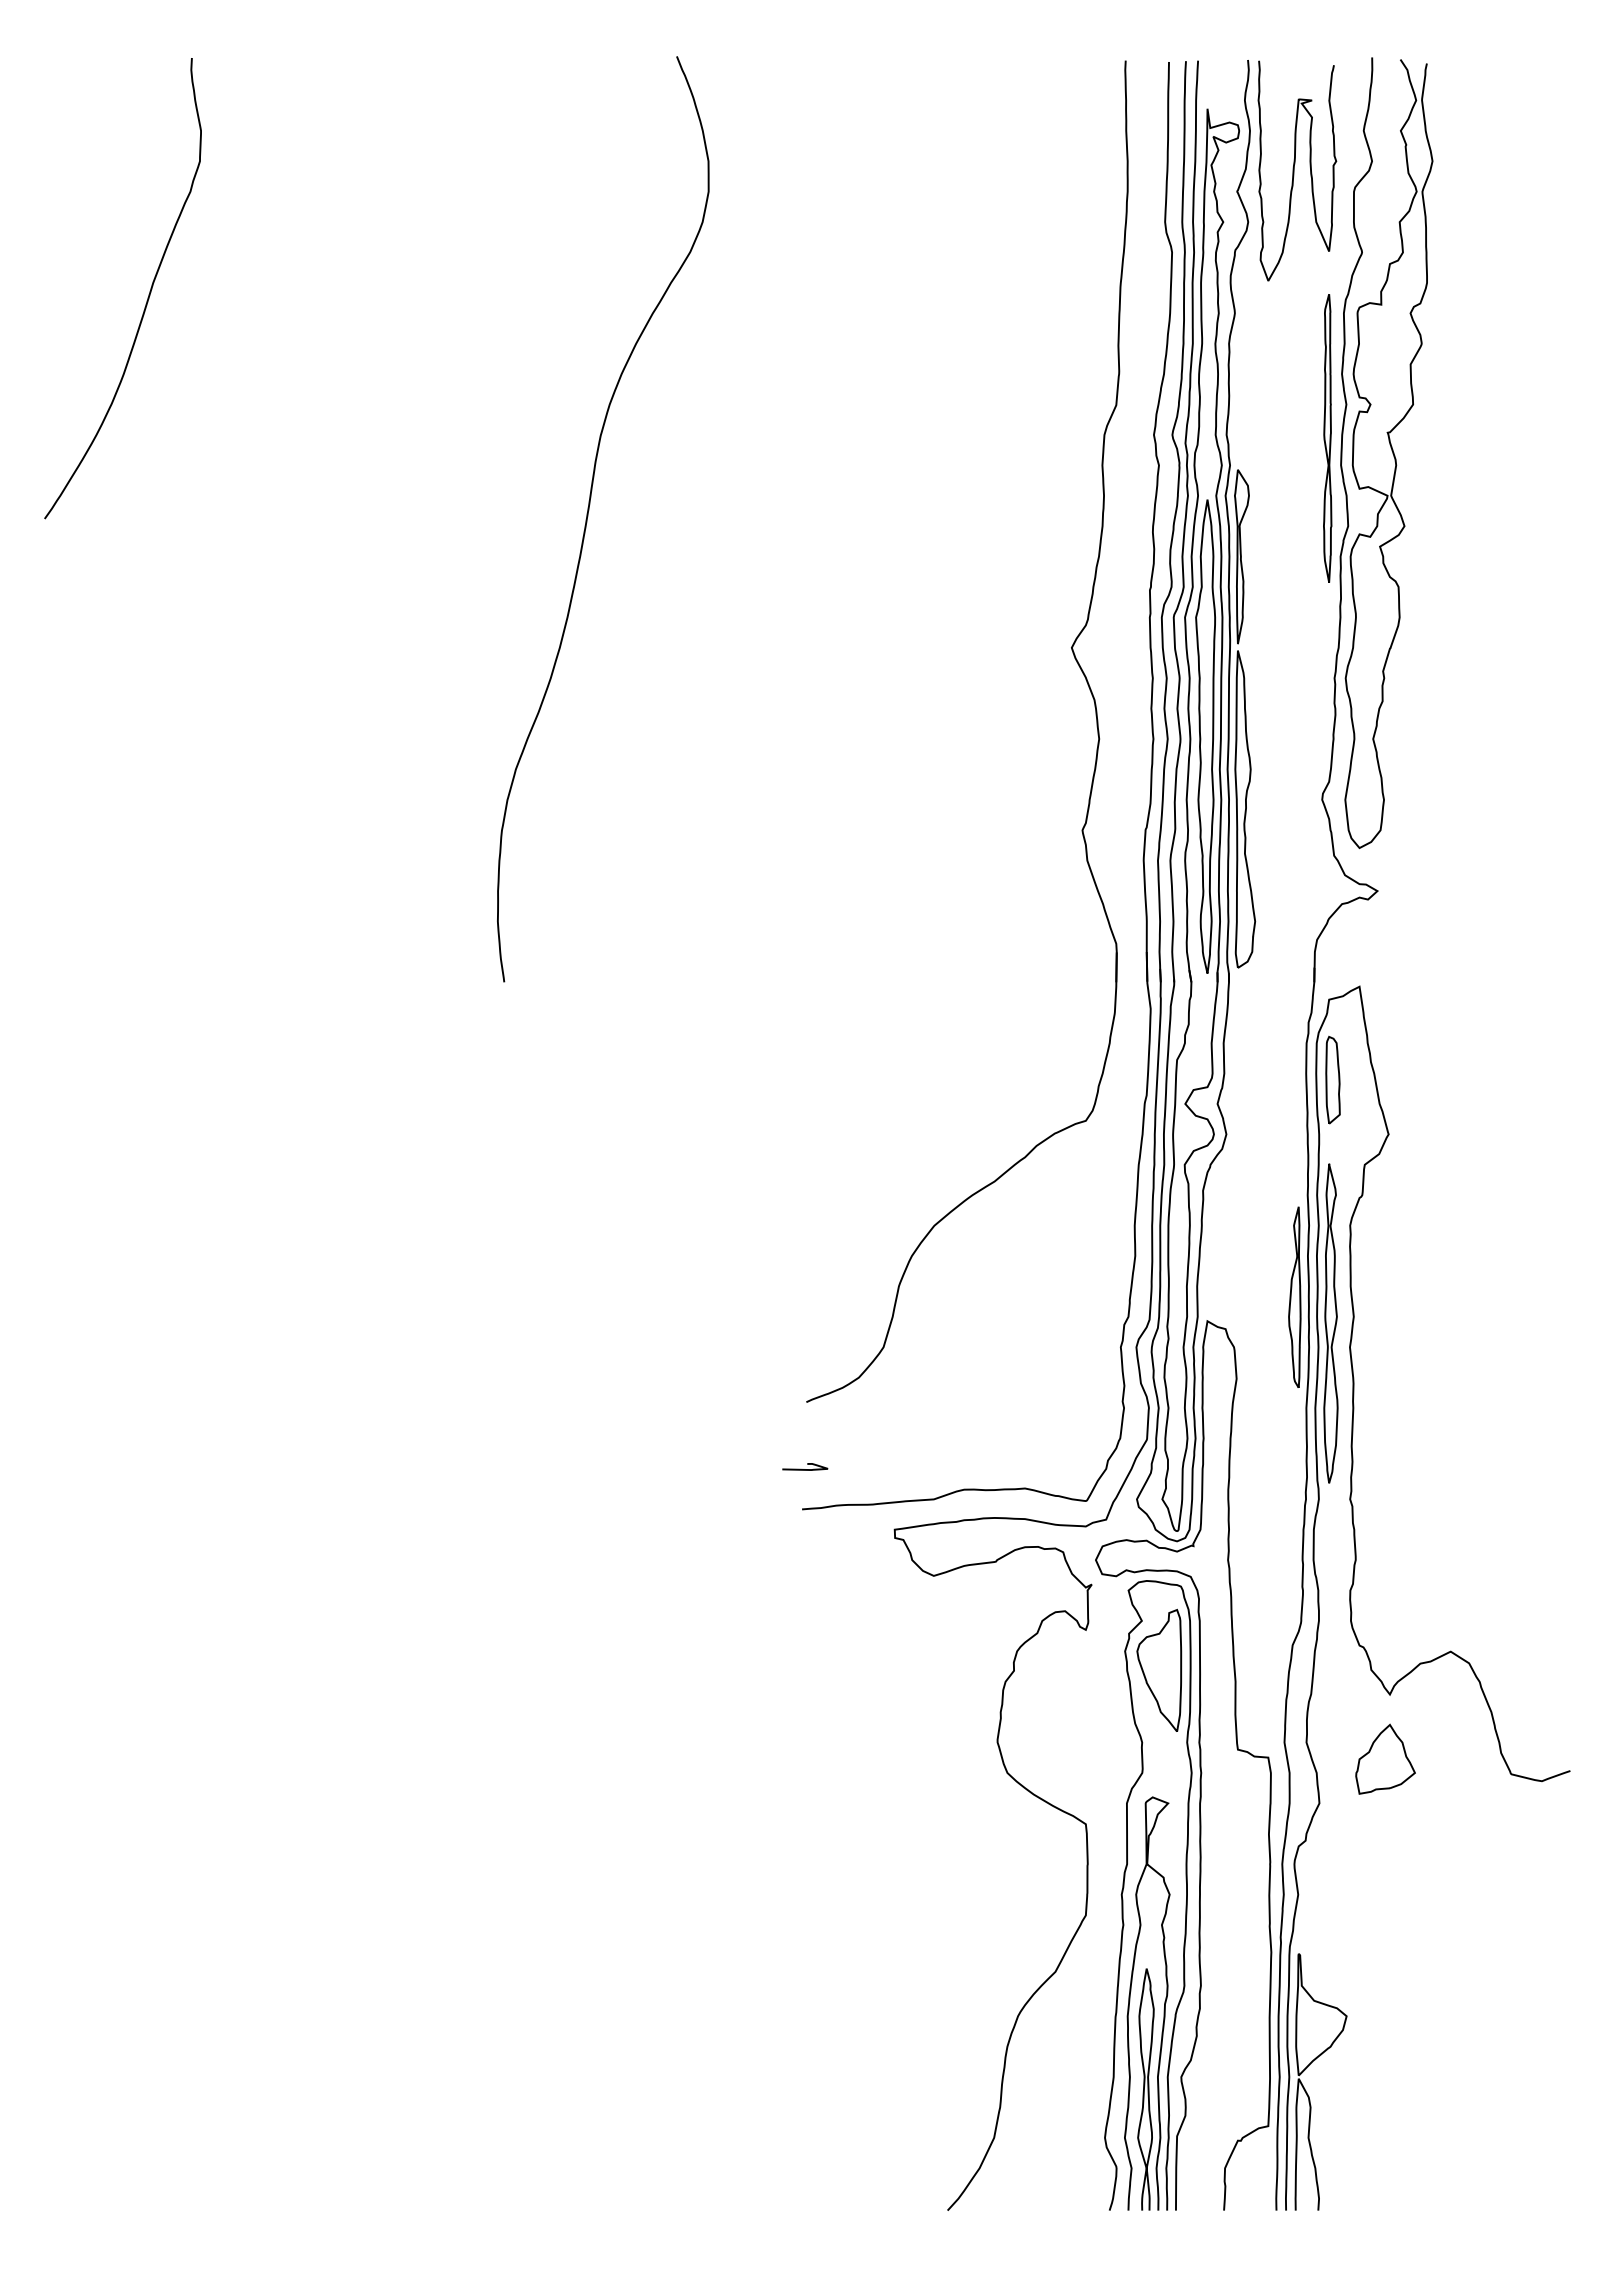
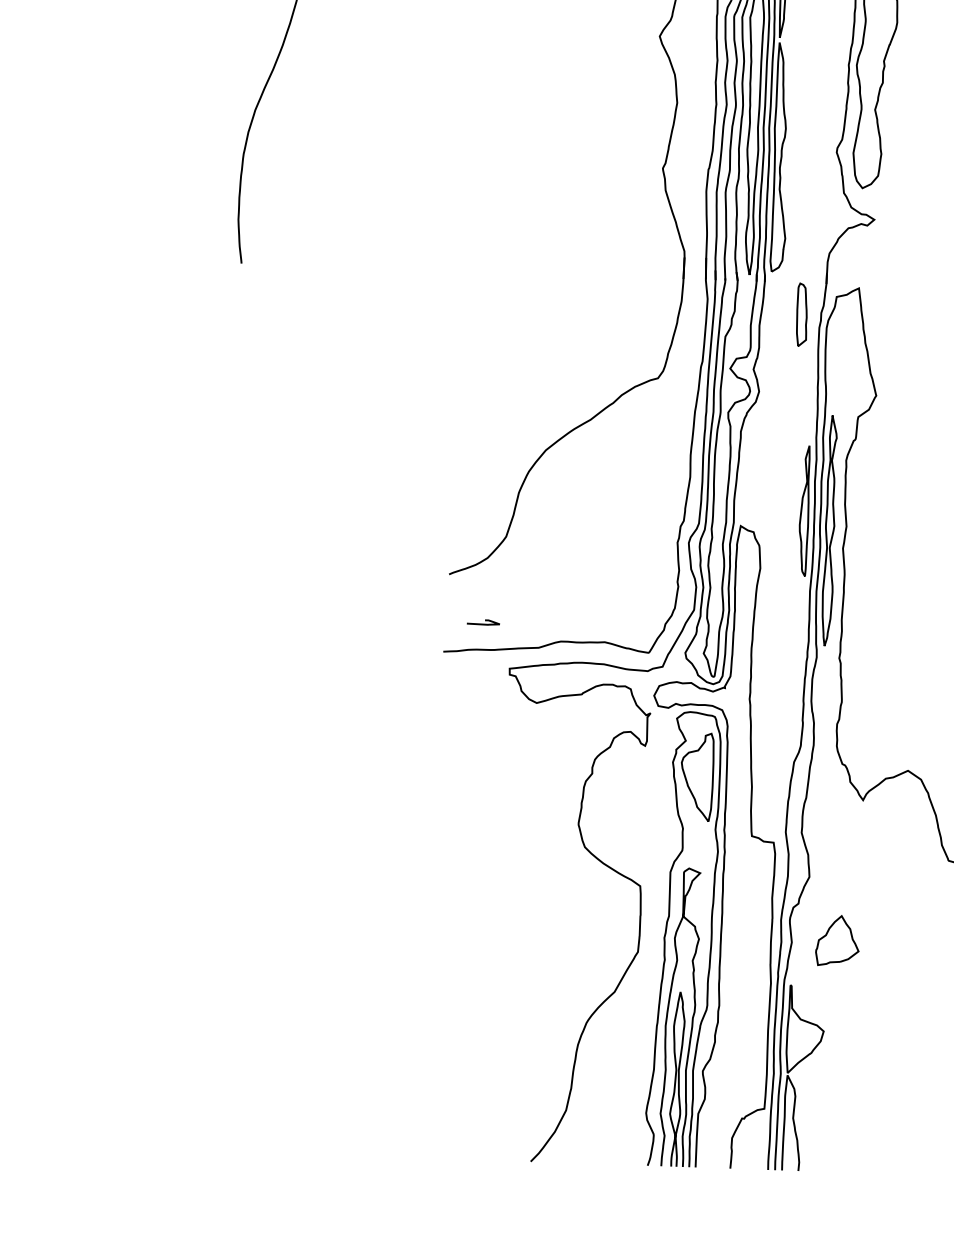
part: (1332, 1079) -> (801, 314), moved
curve: (807, 1464) -> (485, 620), moved
part: (1385, 1758) -> (837, 940), moved

